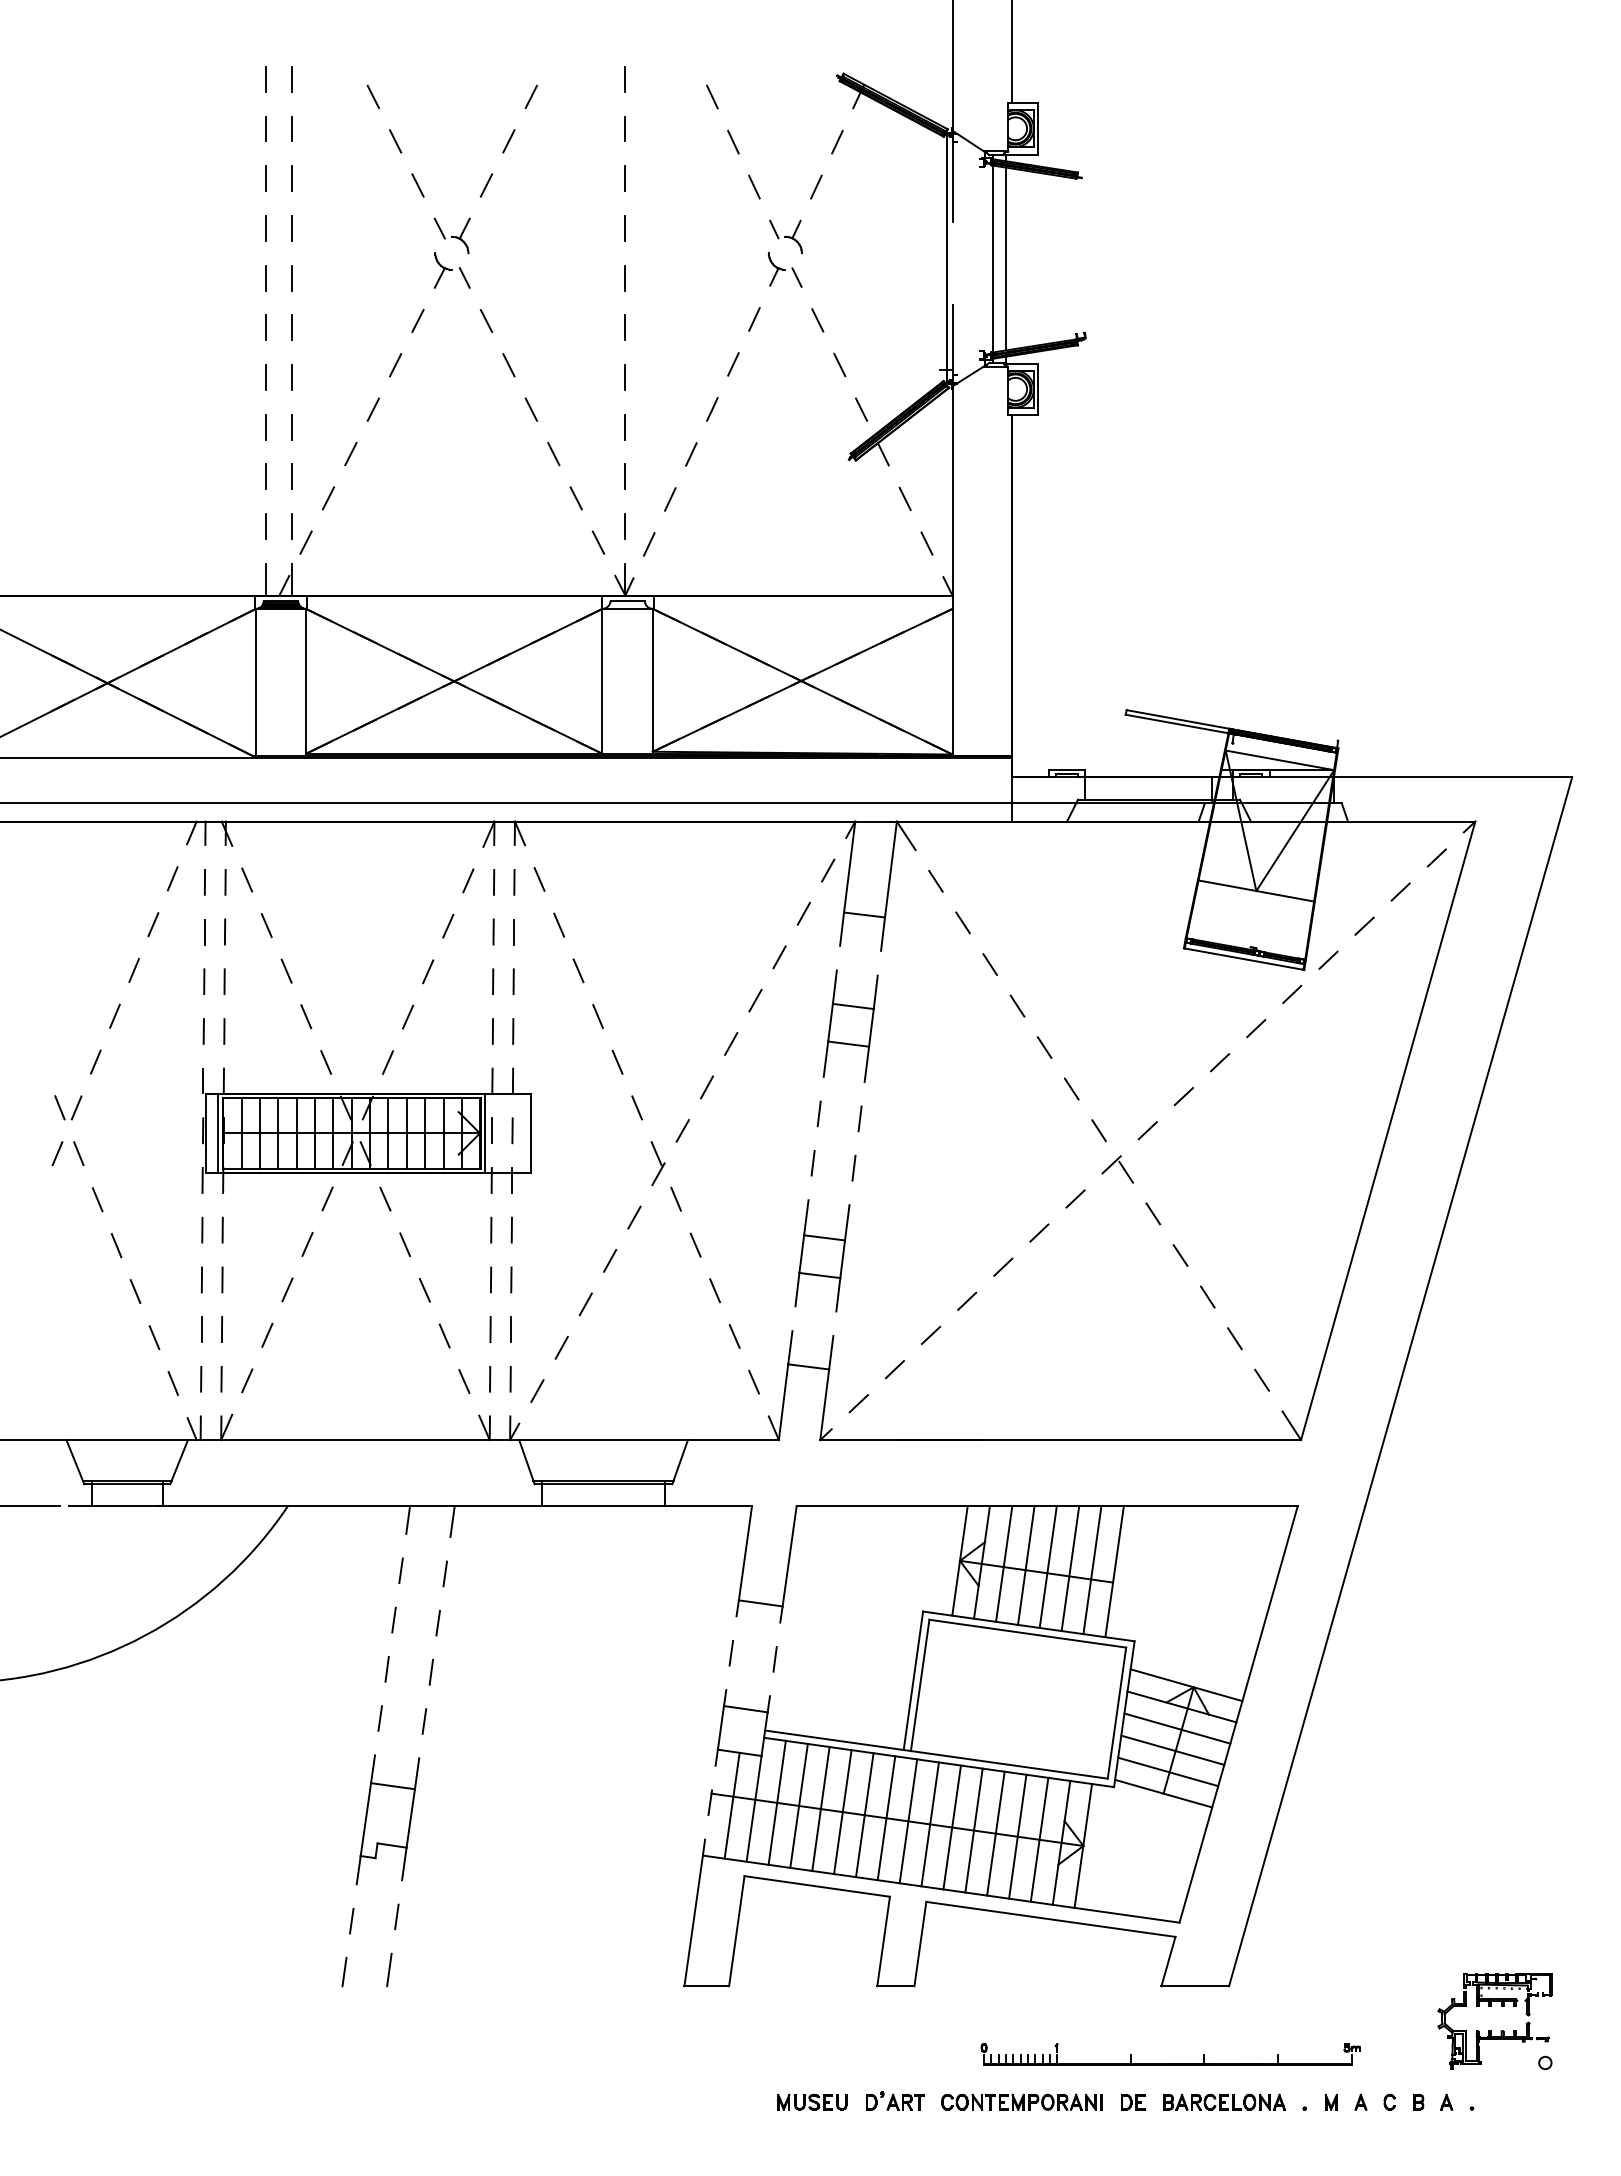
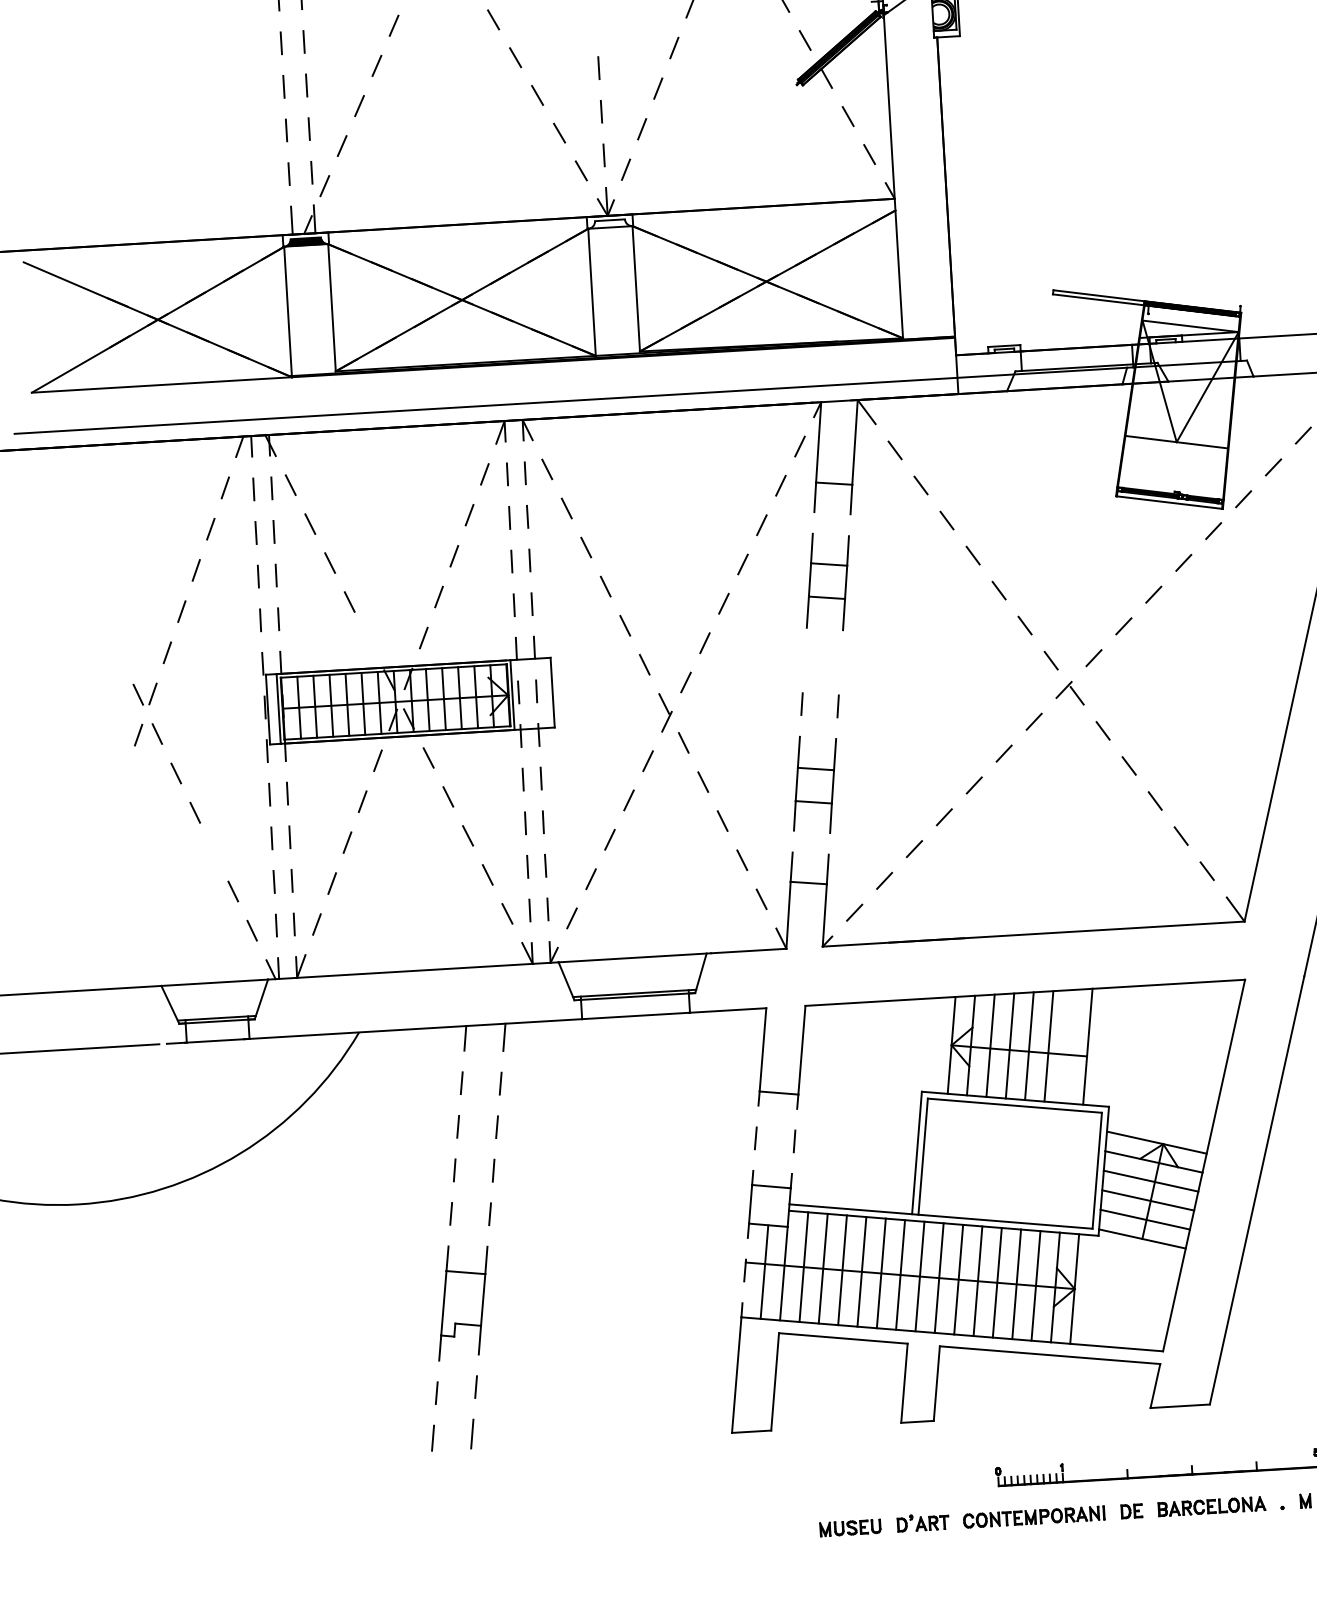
line: (625, 377) -> (596, 24), removed
line: (326, 1062) -> (369, 641), removed
line: (818, 1113) -> (804, 660), removed
line: (859, 1118) -> (840, 662), removed
line: (135, 1291) -> (214, 851), removed
line: (1092, 1570) -> (1068, 1046), removed

